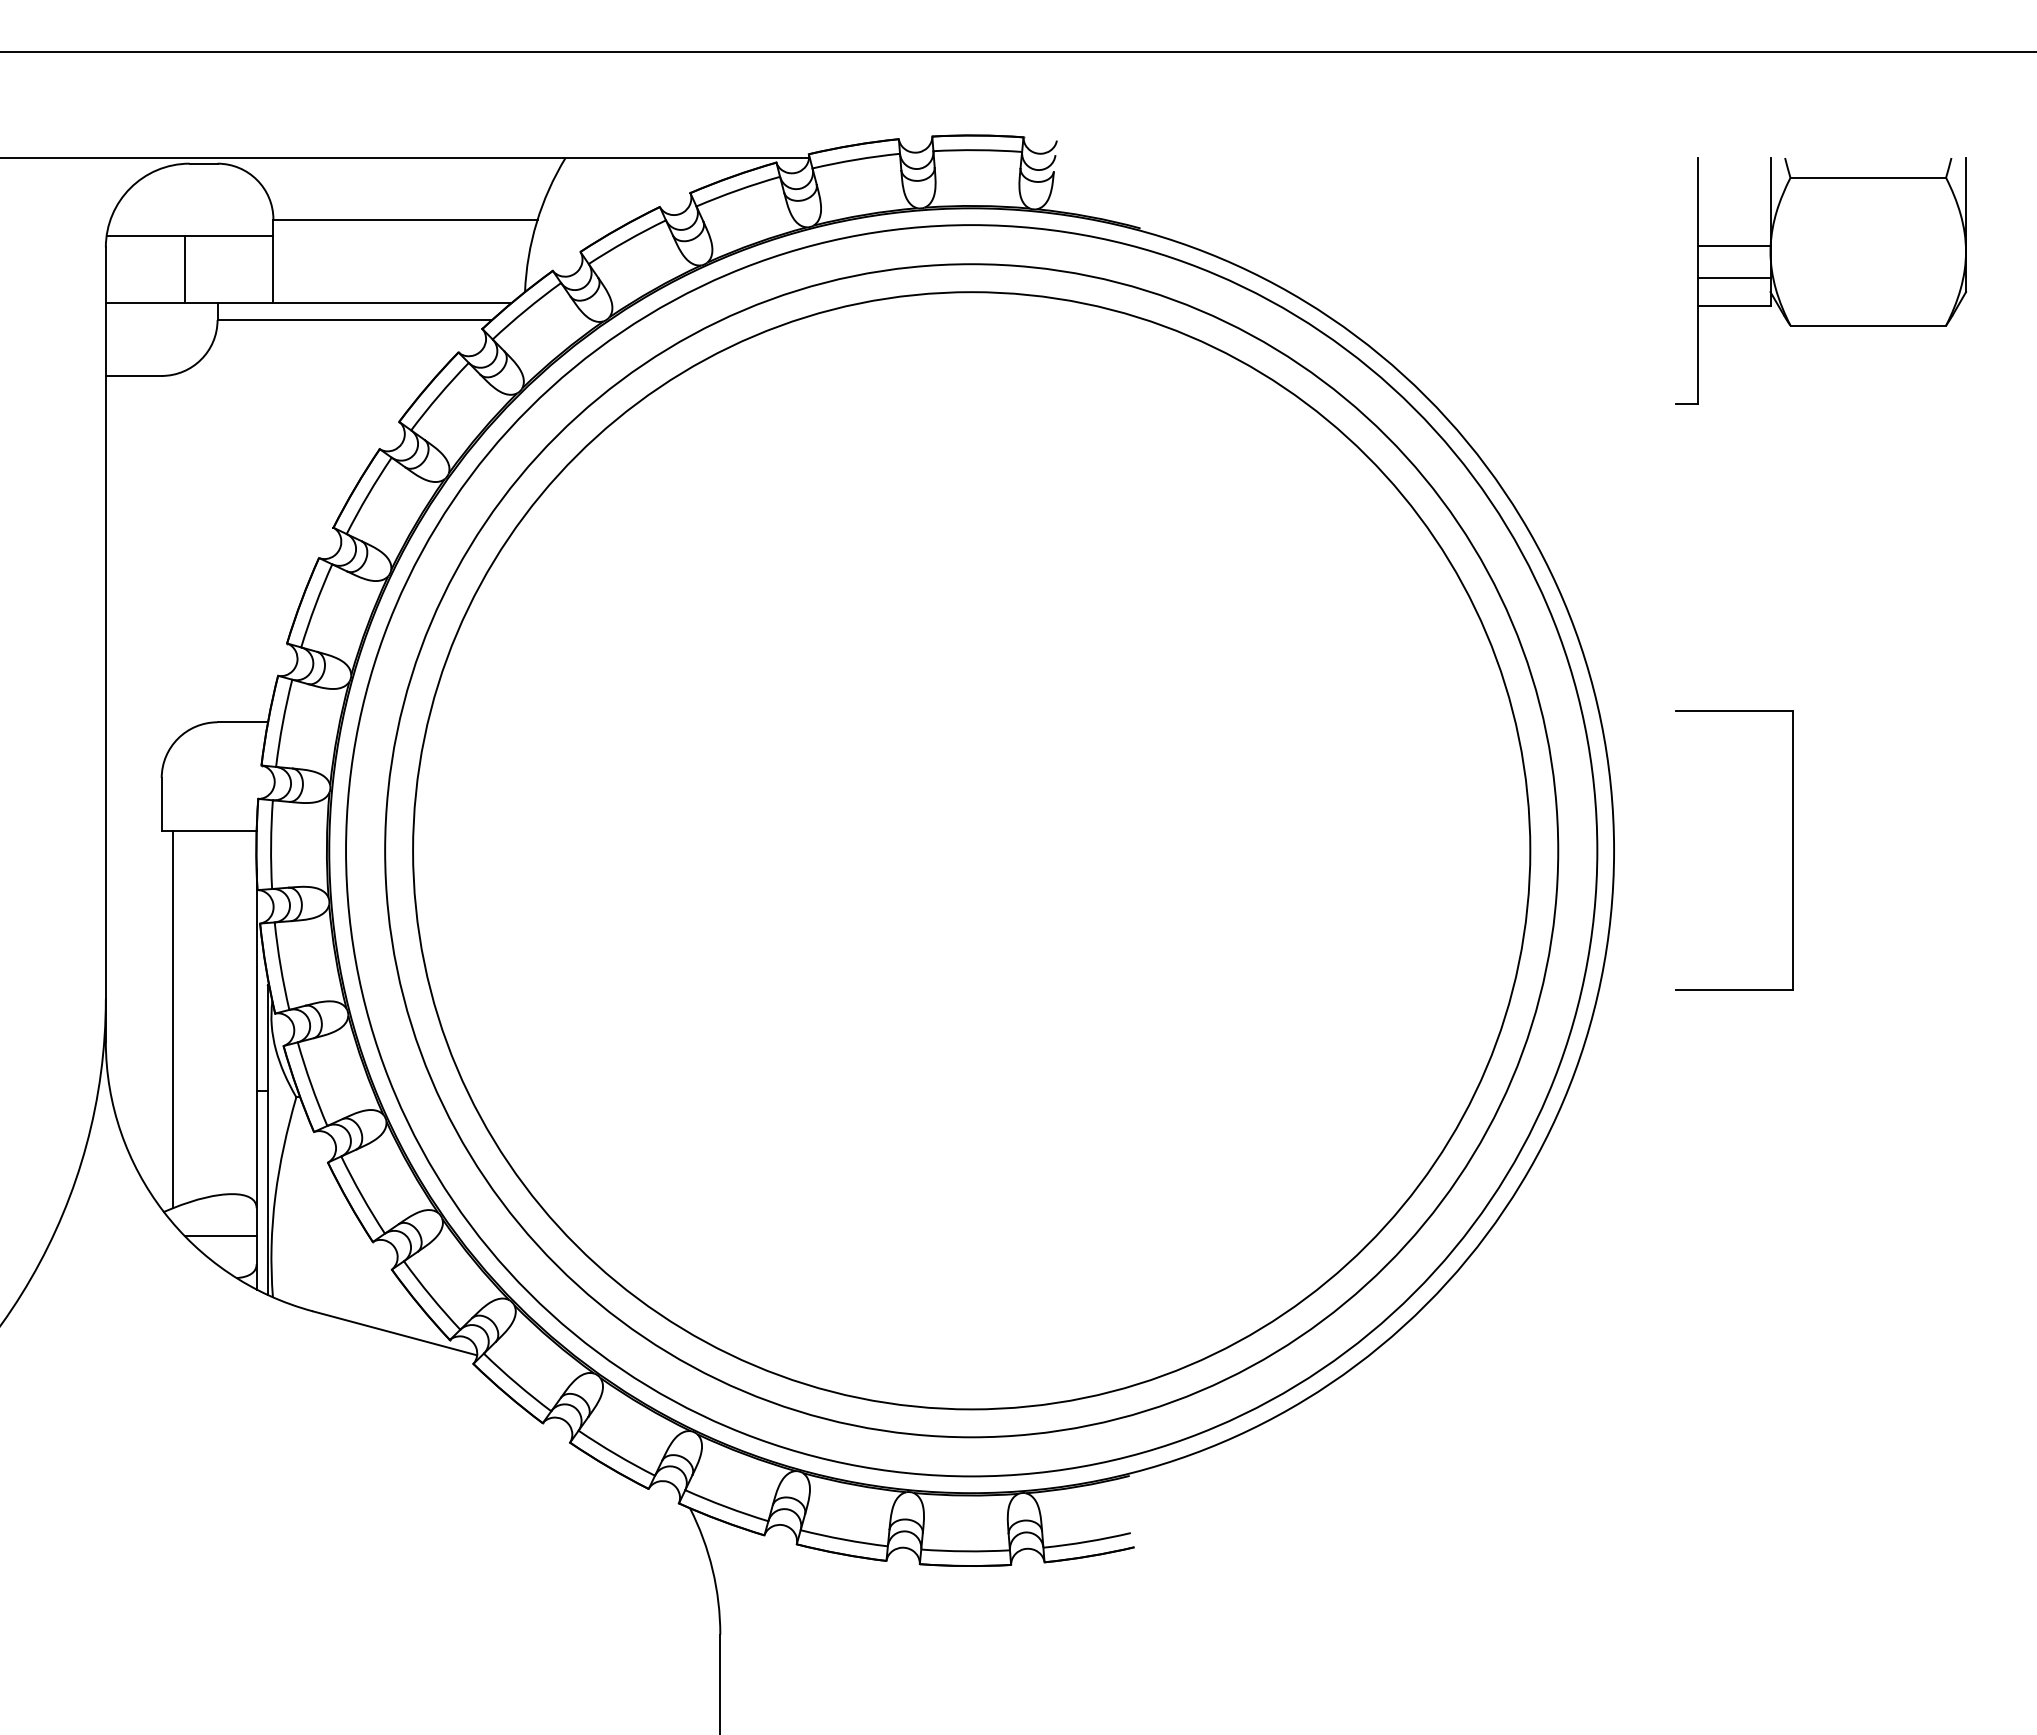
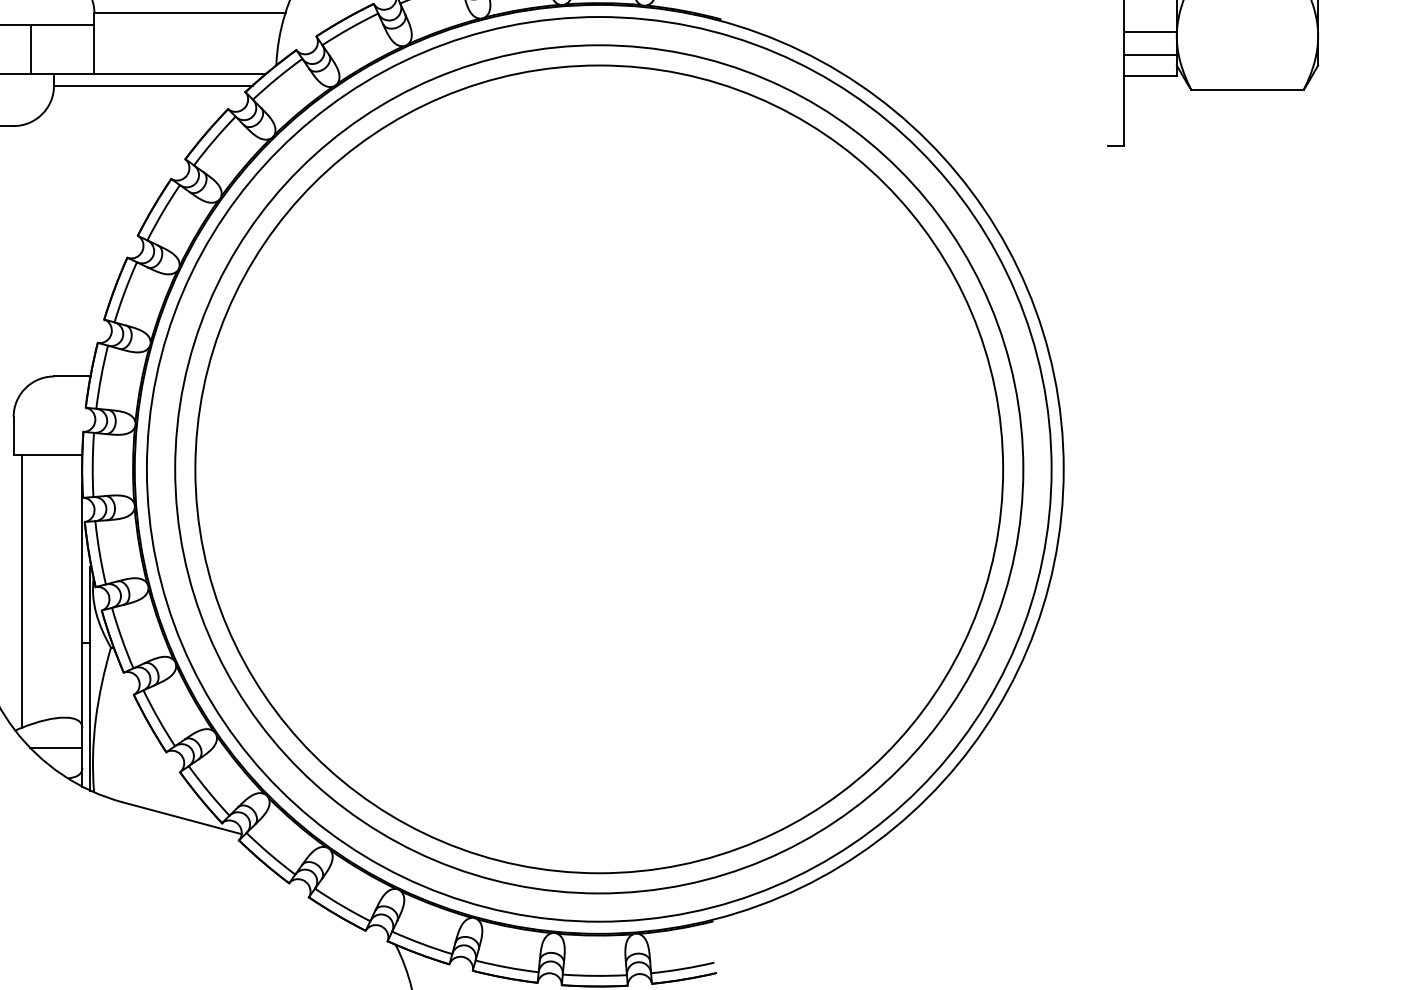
part: (1792, 850) -> (1192, 469), removed

